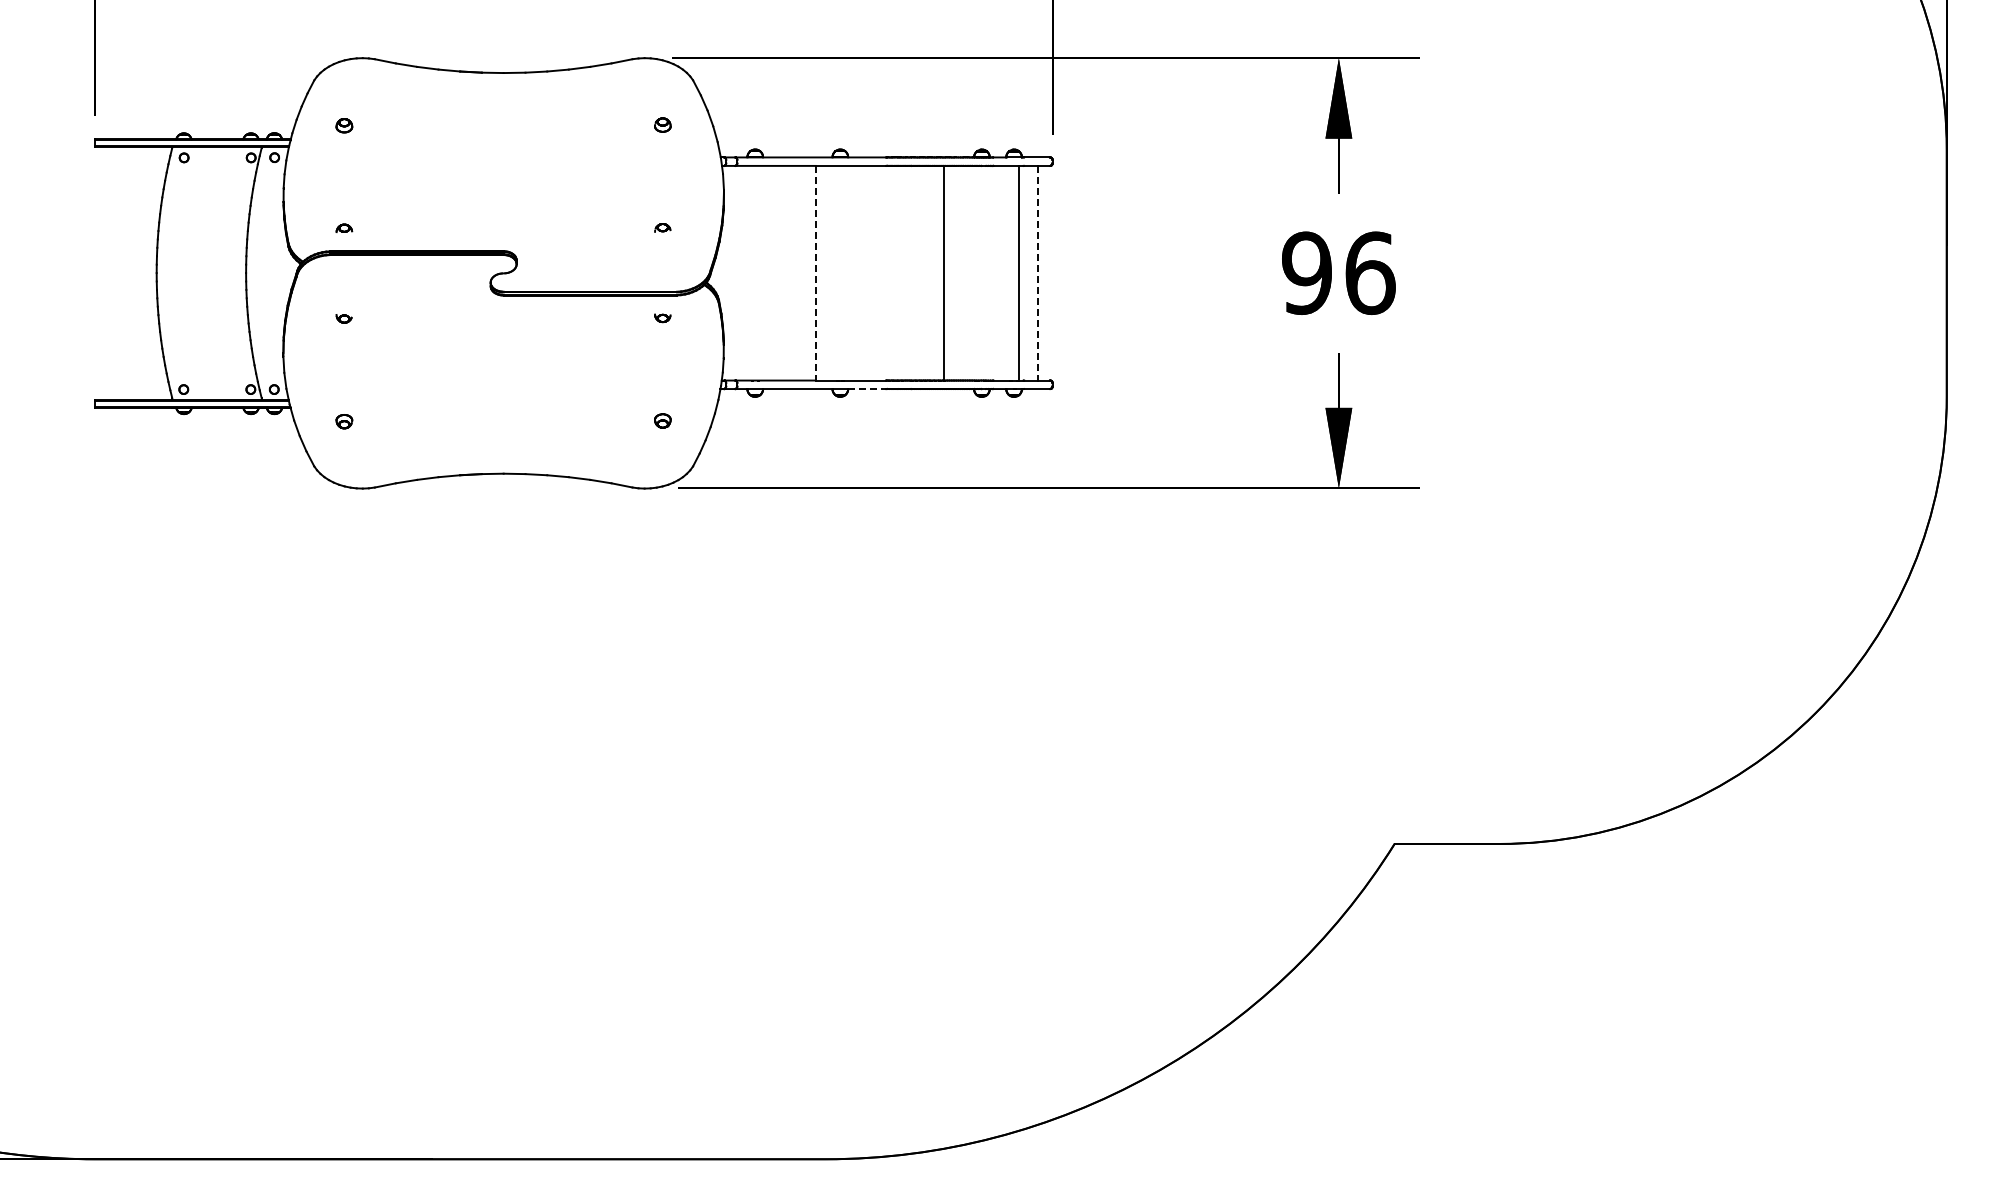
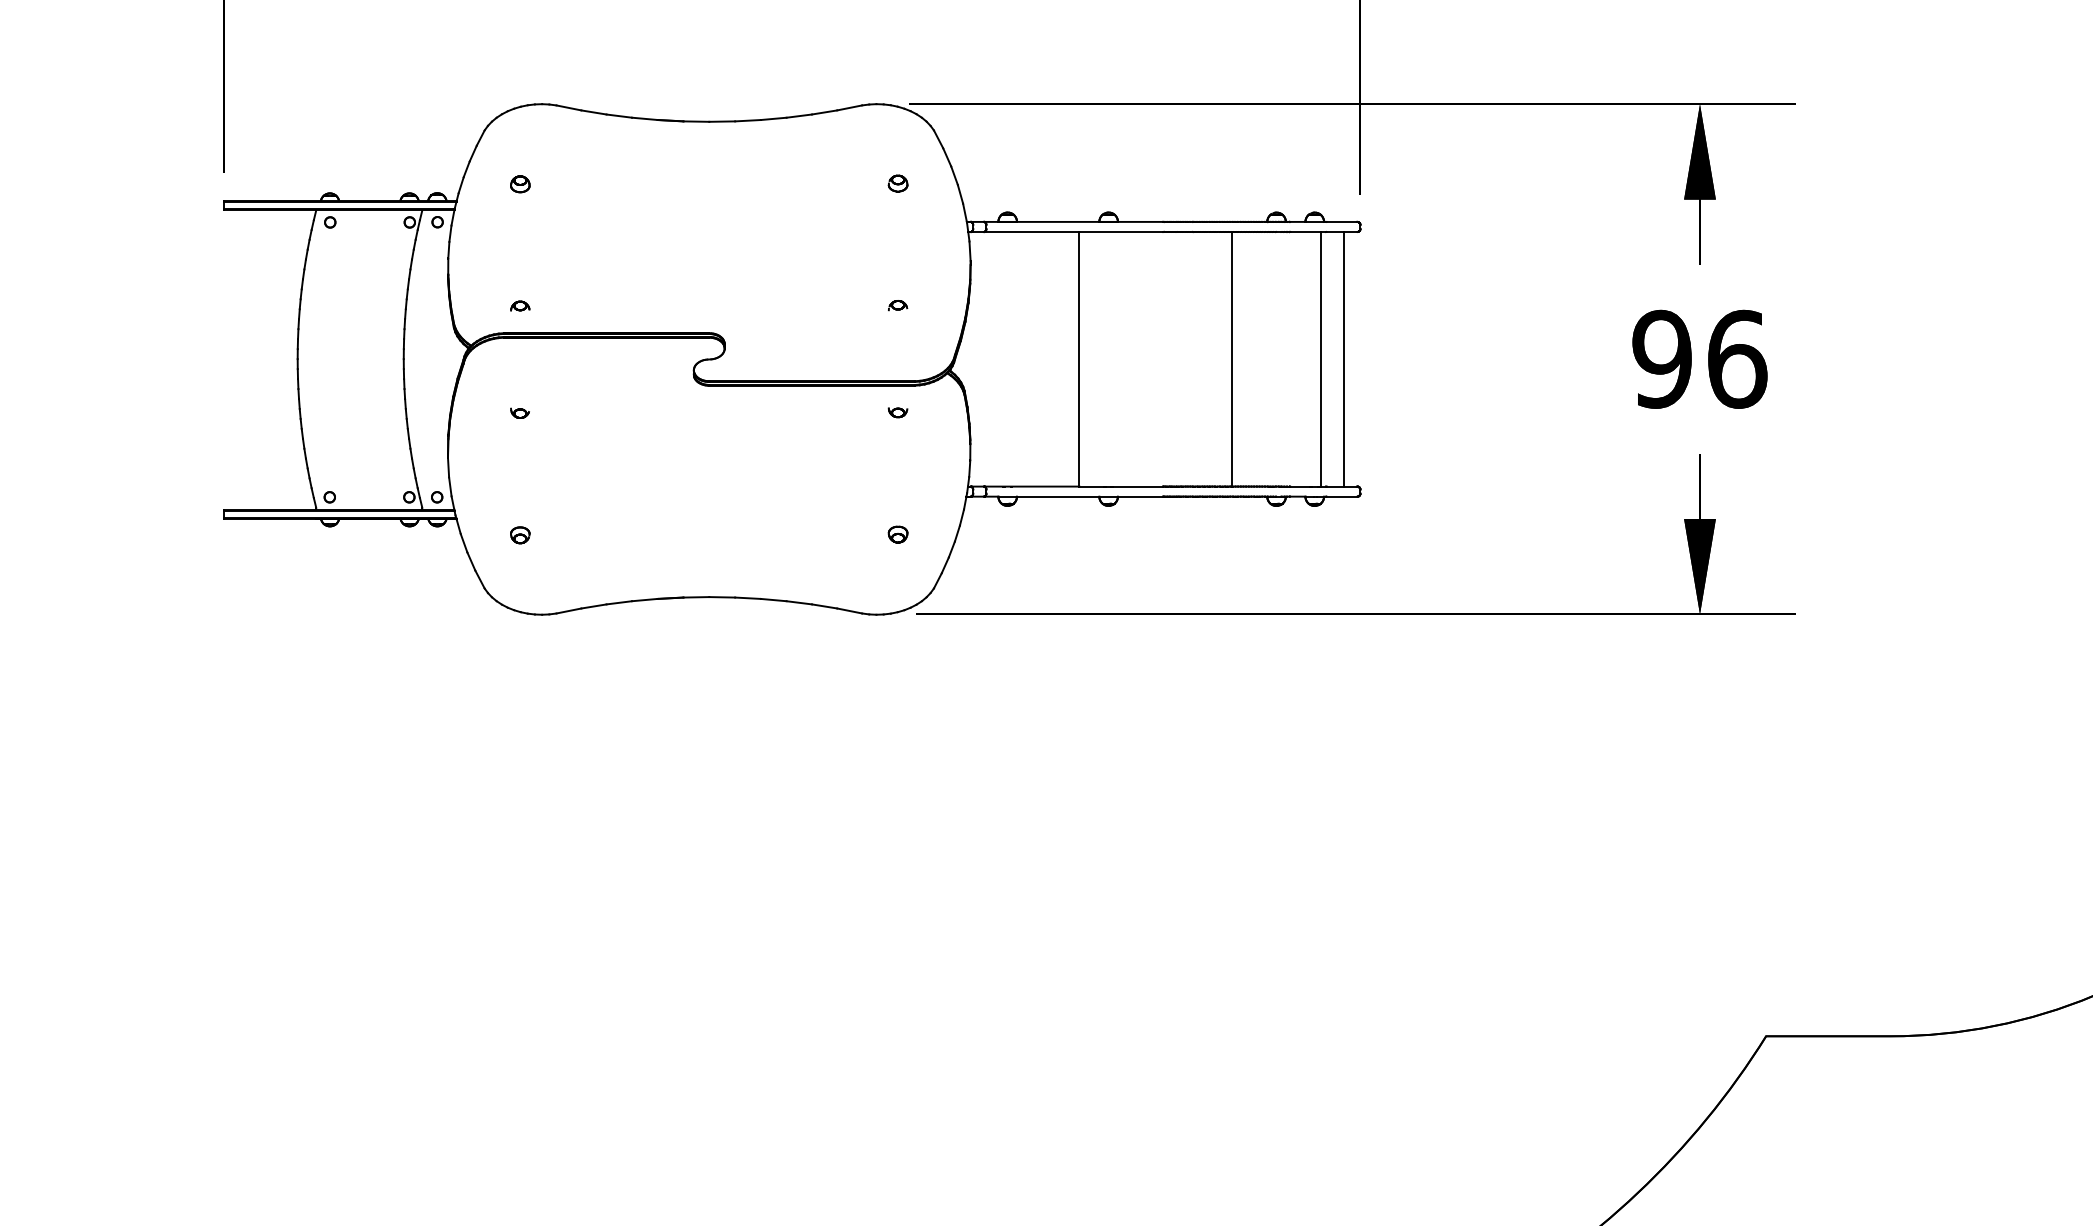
line: (815, 273) -> (1079, 359), dashed -> solid
line: (1038, 273) -> (1343, 359), dashed -> solid
line: (867, 389) -> (1140, 497), dashed -> solid

